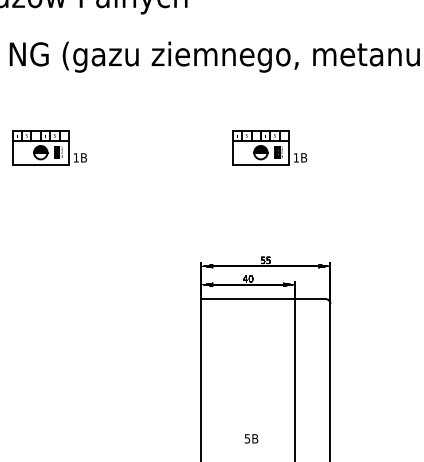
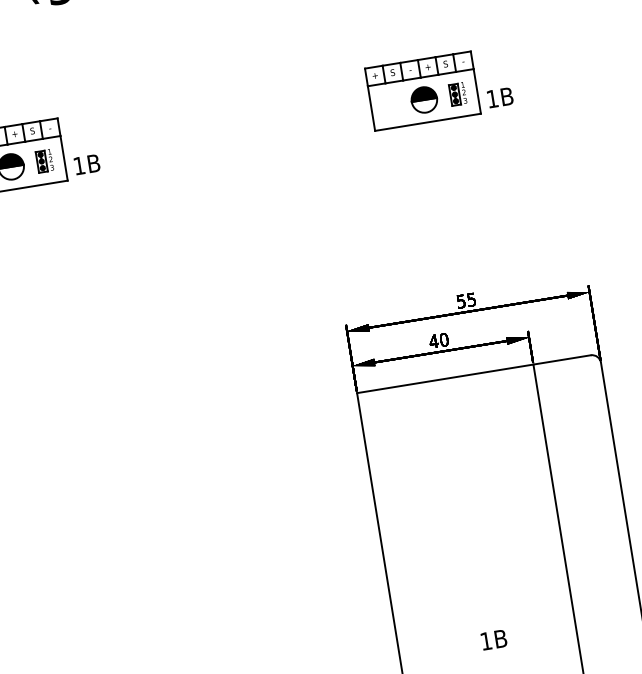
text: (247, 438) -> (486, 640), 5B -> 1B

